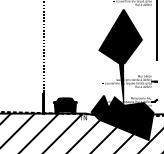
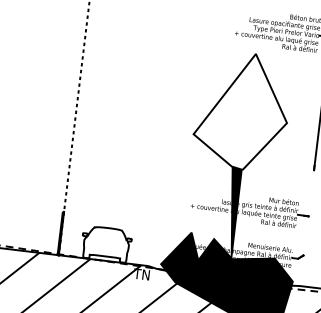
fill: (120, 36) -> (242, 110), removed
fill: (64, 105) -> (104, 243), removed

